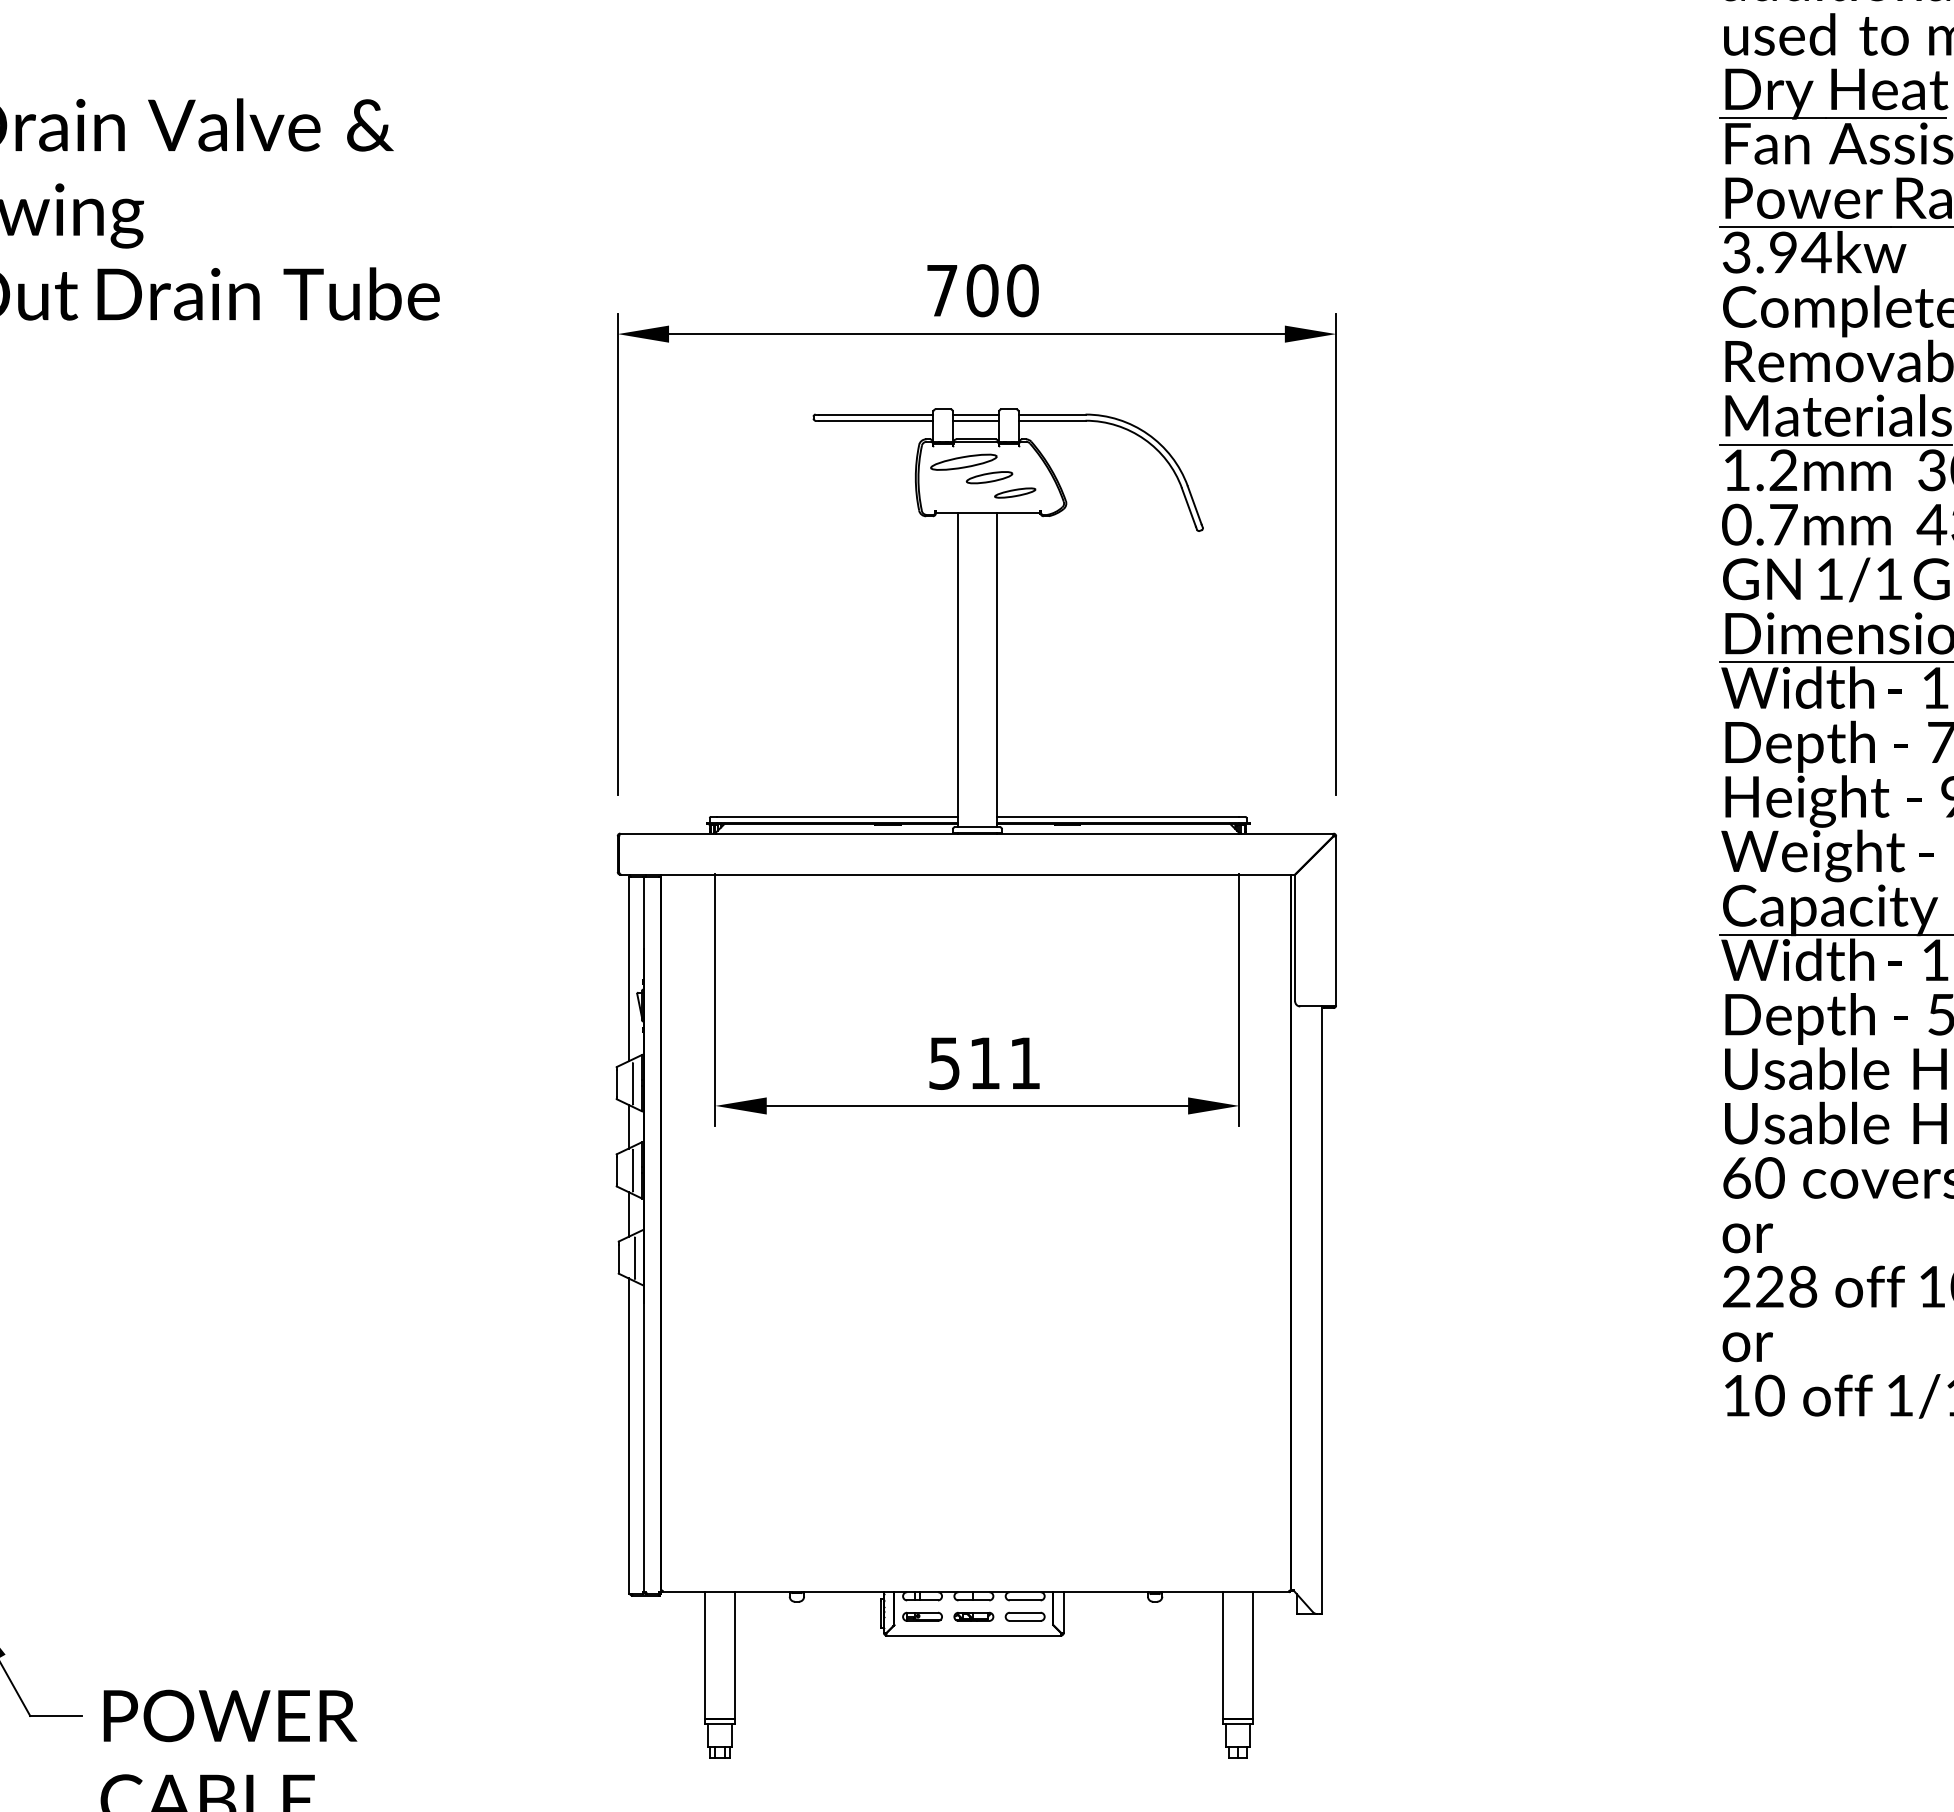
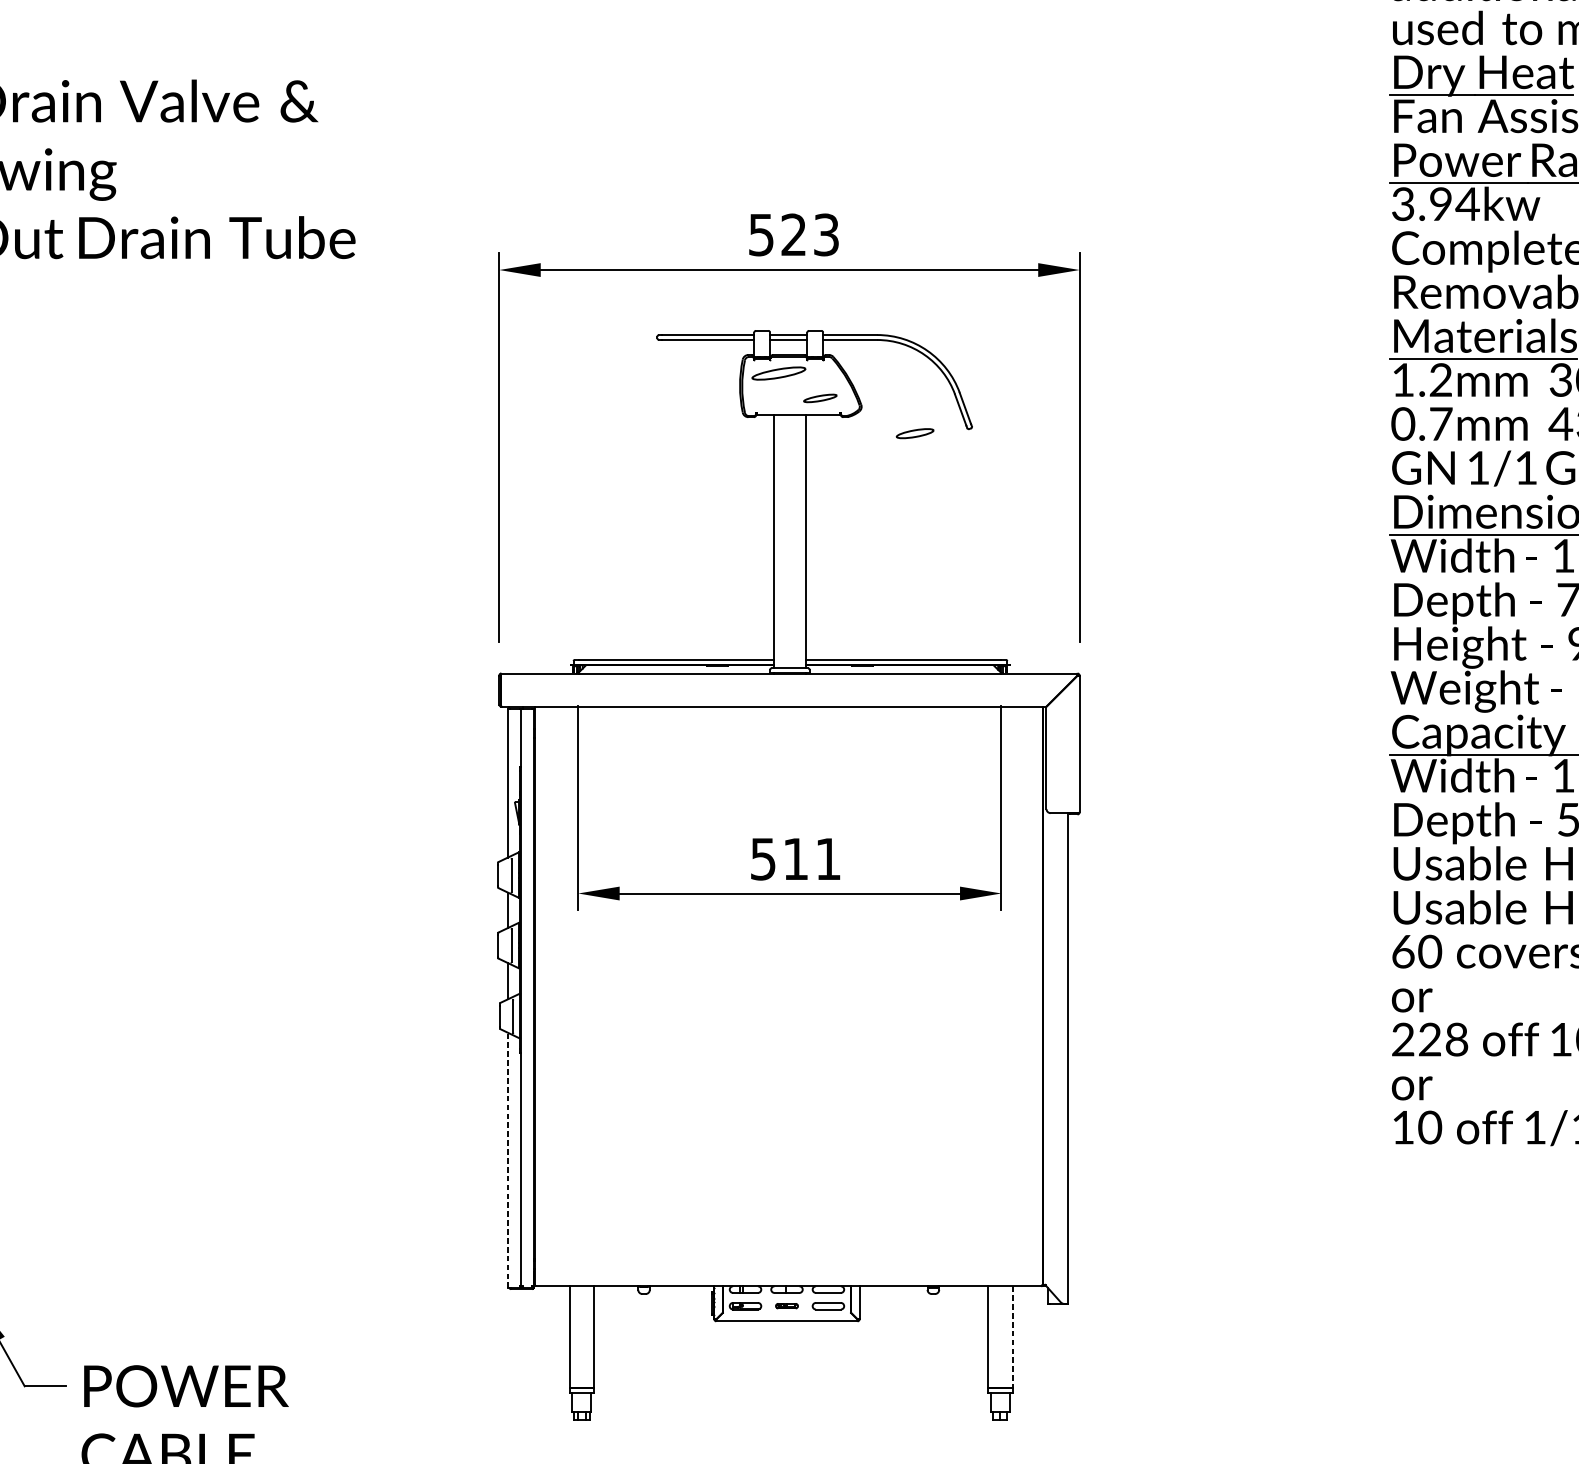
text: (982, 290) -> (793, 234), 700 -> 523
part: (989, 477) -> (915, 433), moved
line: (628, 1436) -> (507, 1160), solid -> dashed
part: (973, 1616) -> (786, 1305), size x0.7
line: (1253, 1655) -> (1012, 1337), solid -> dashed

